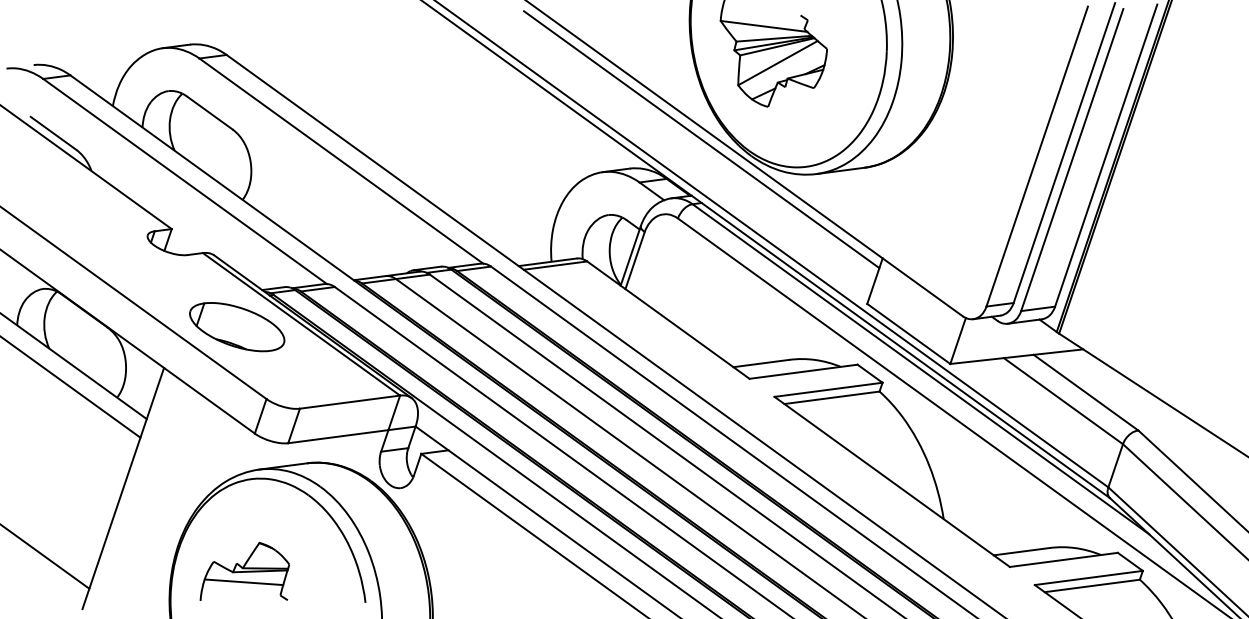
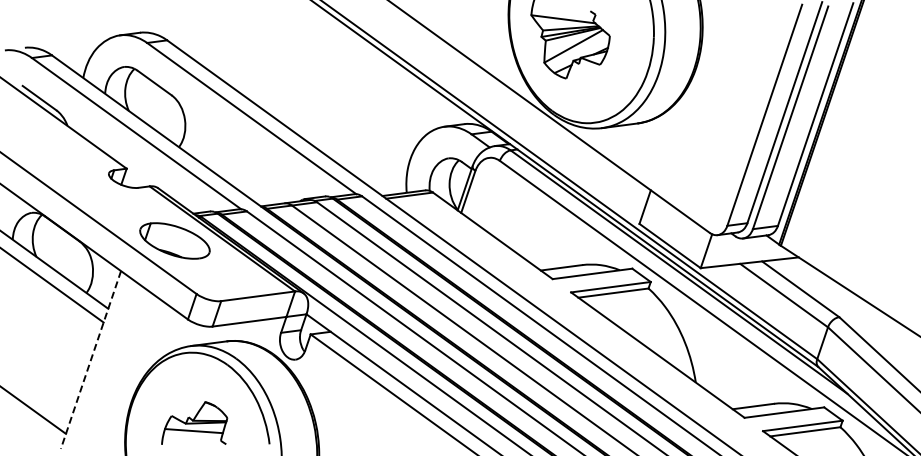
line: (701, 139) -> (517, 102), removed
line: (122, 487) -> (90, 359), solid -> dashed
part: (244, 570) -> (194, 422), moved

